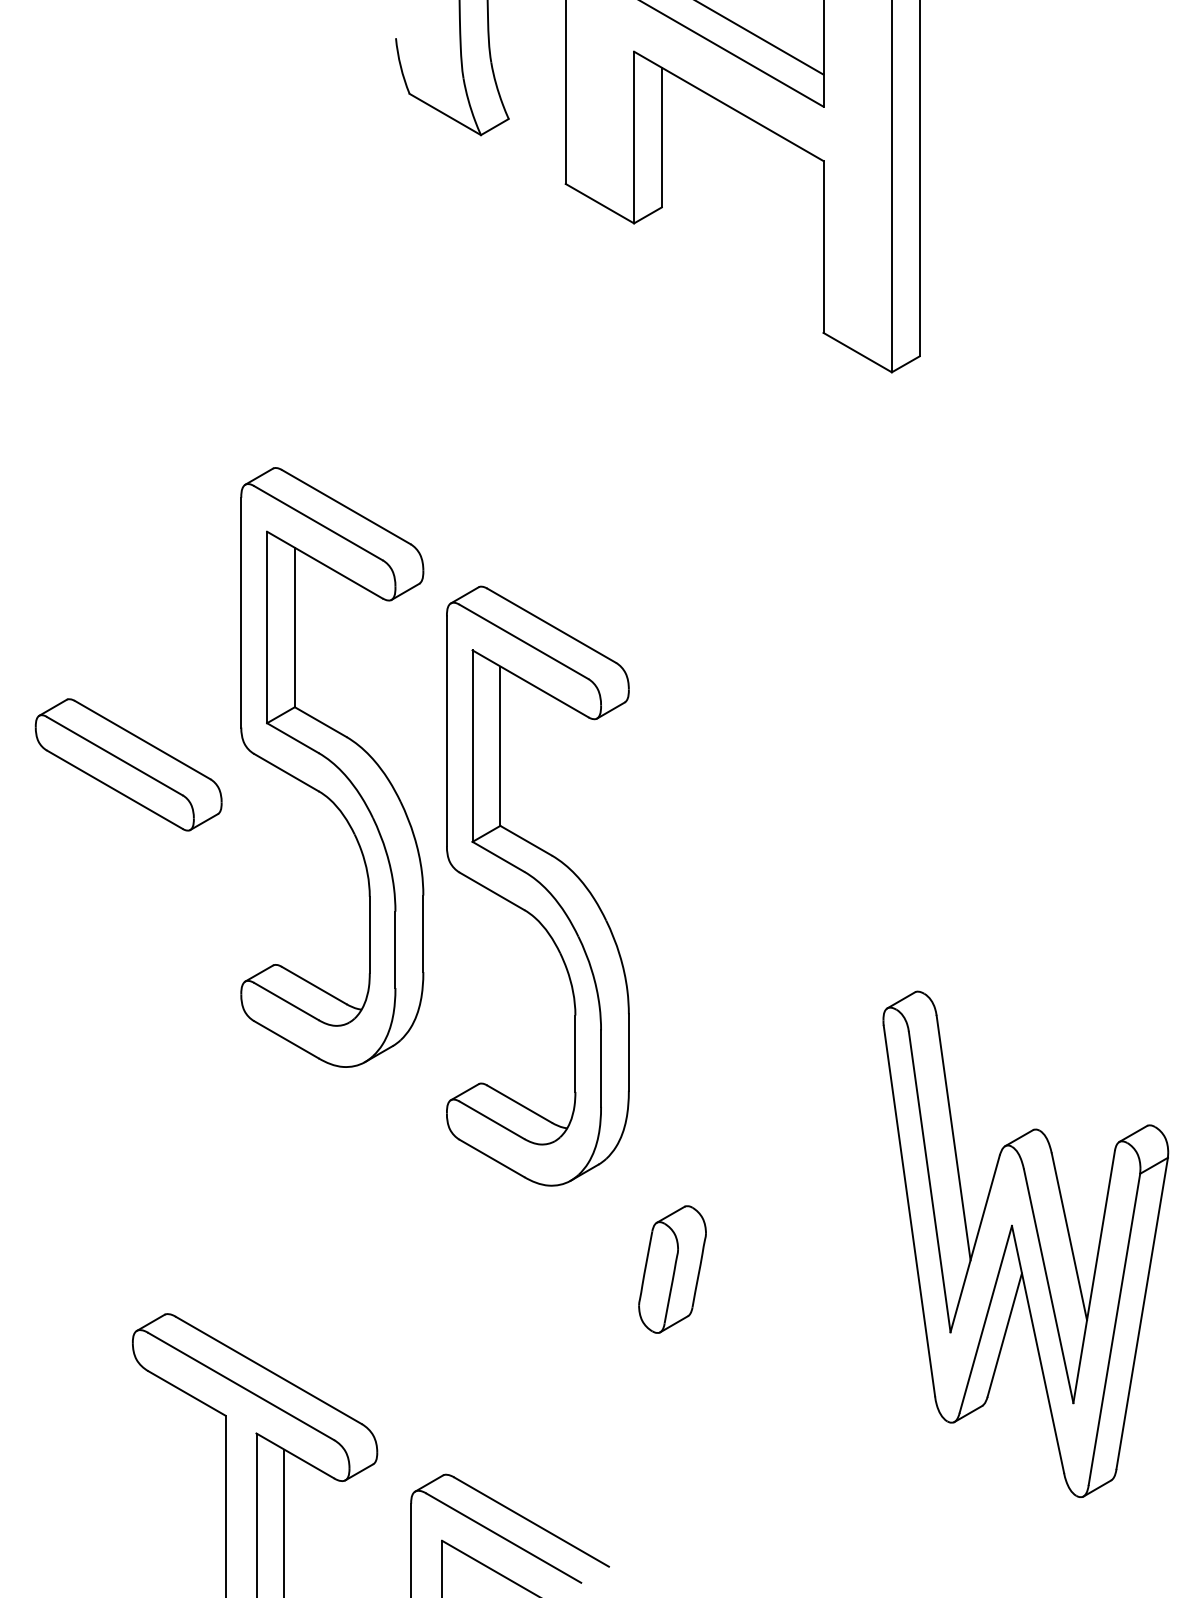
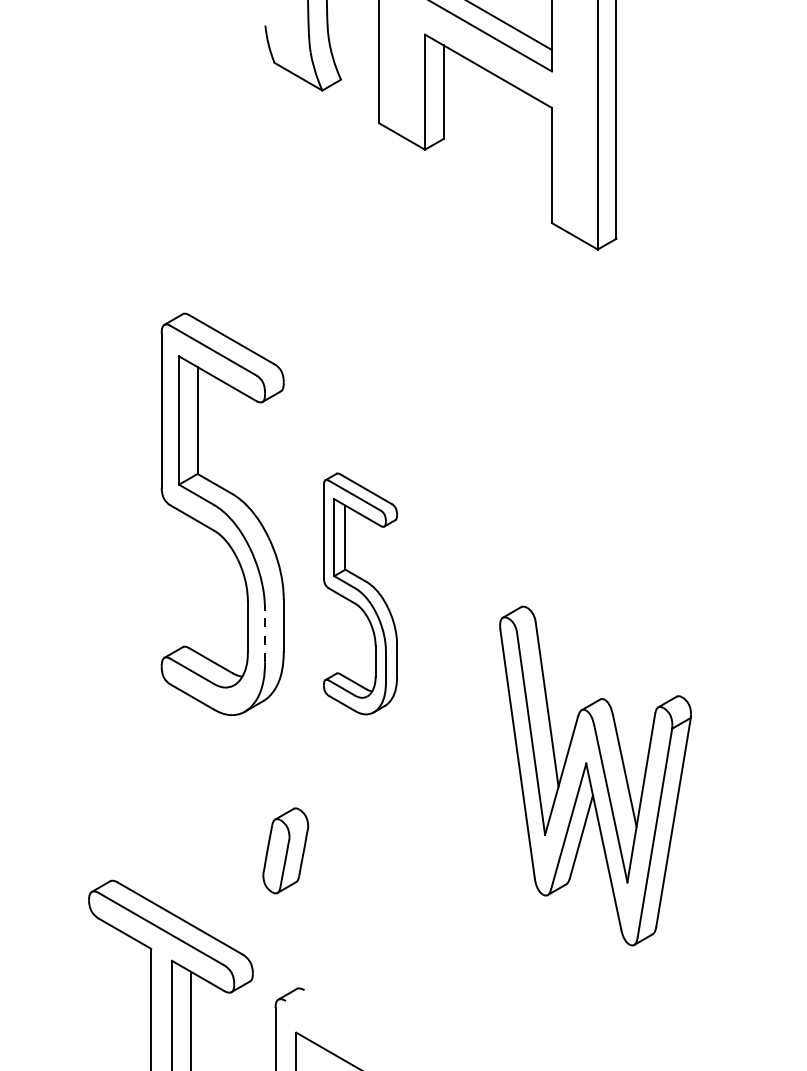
part: (129, 764) -> (86, 512), removed
part: (537, 885) -> (360, 593), size x0.6
line: (396, 949) -> (265, 636), solid -> dashed
part: (1025, 1243) -> (595, 775), moved
part: (672, 1268) -> (285, 850), moved
line: (531, 1522) -> (356, 1020), removed
line: (503, 1537) -> (337, 1030), removed

